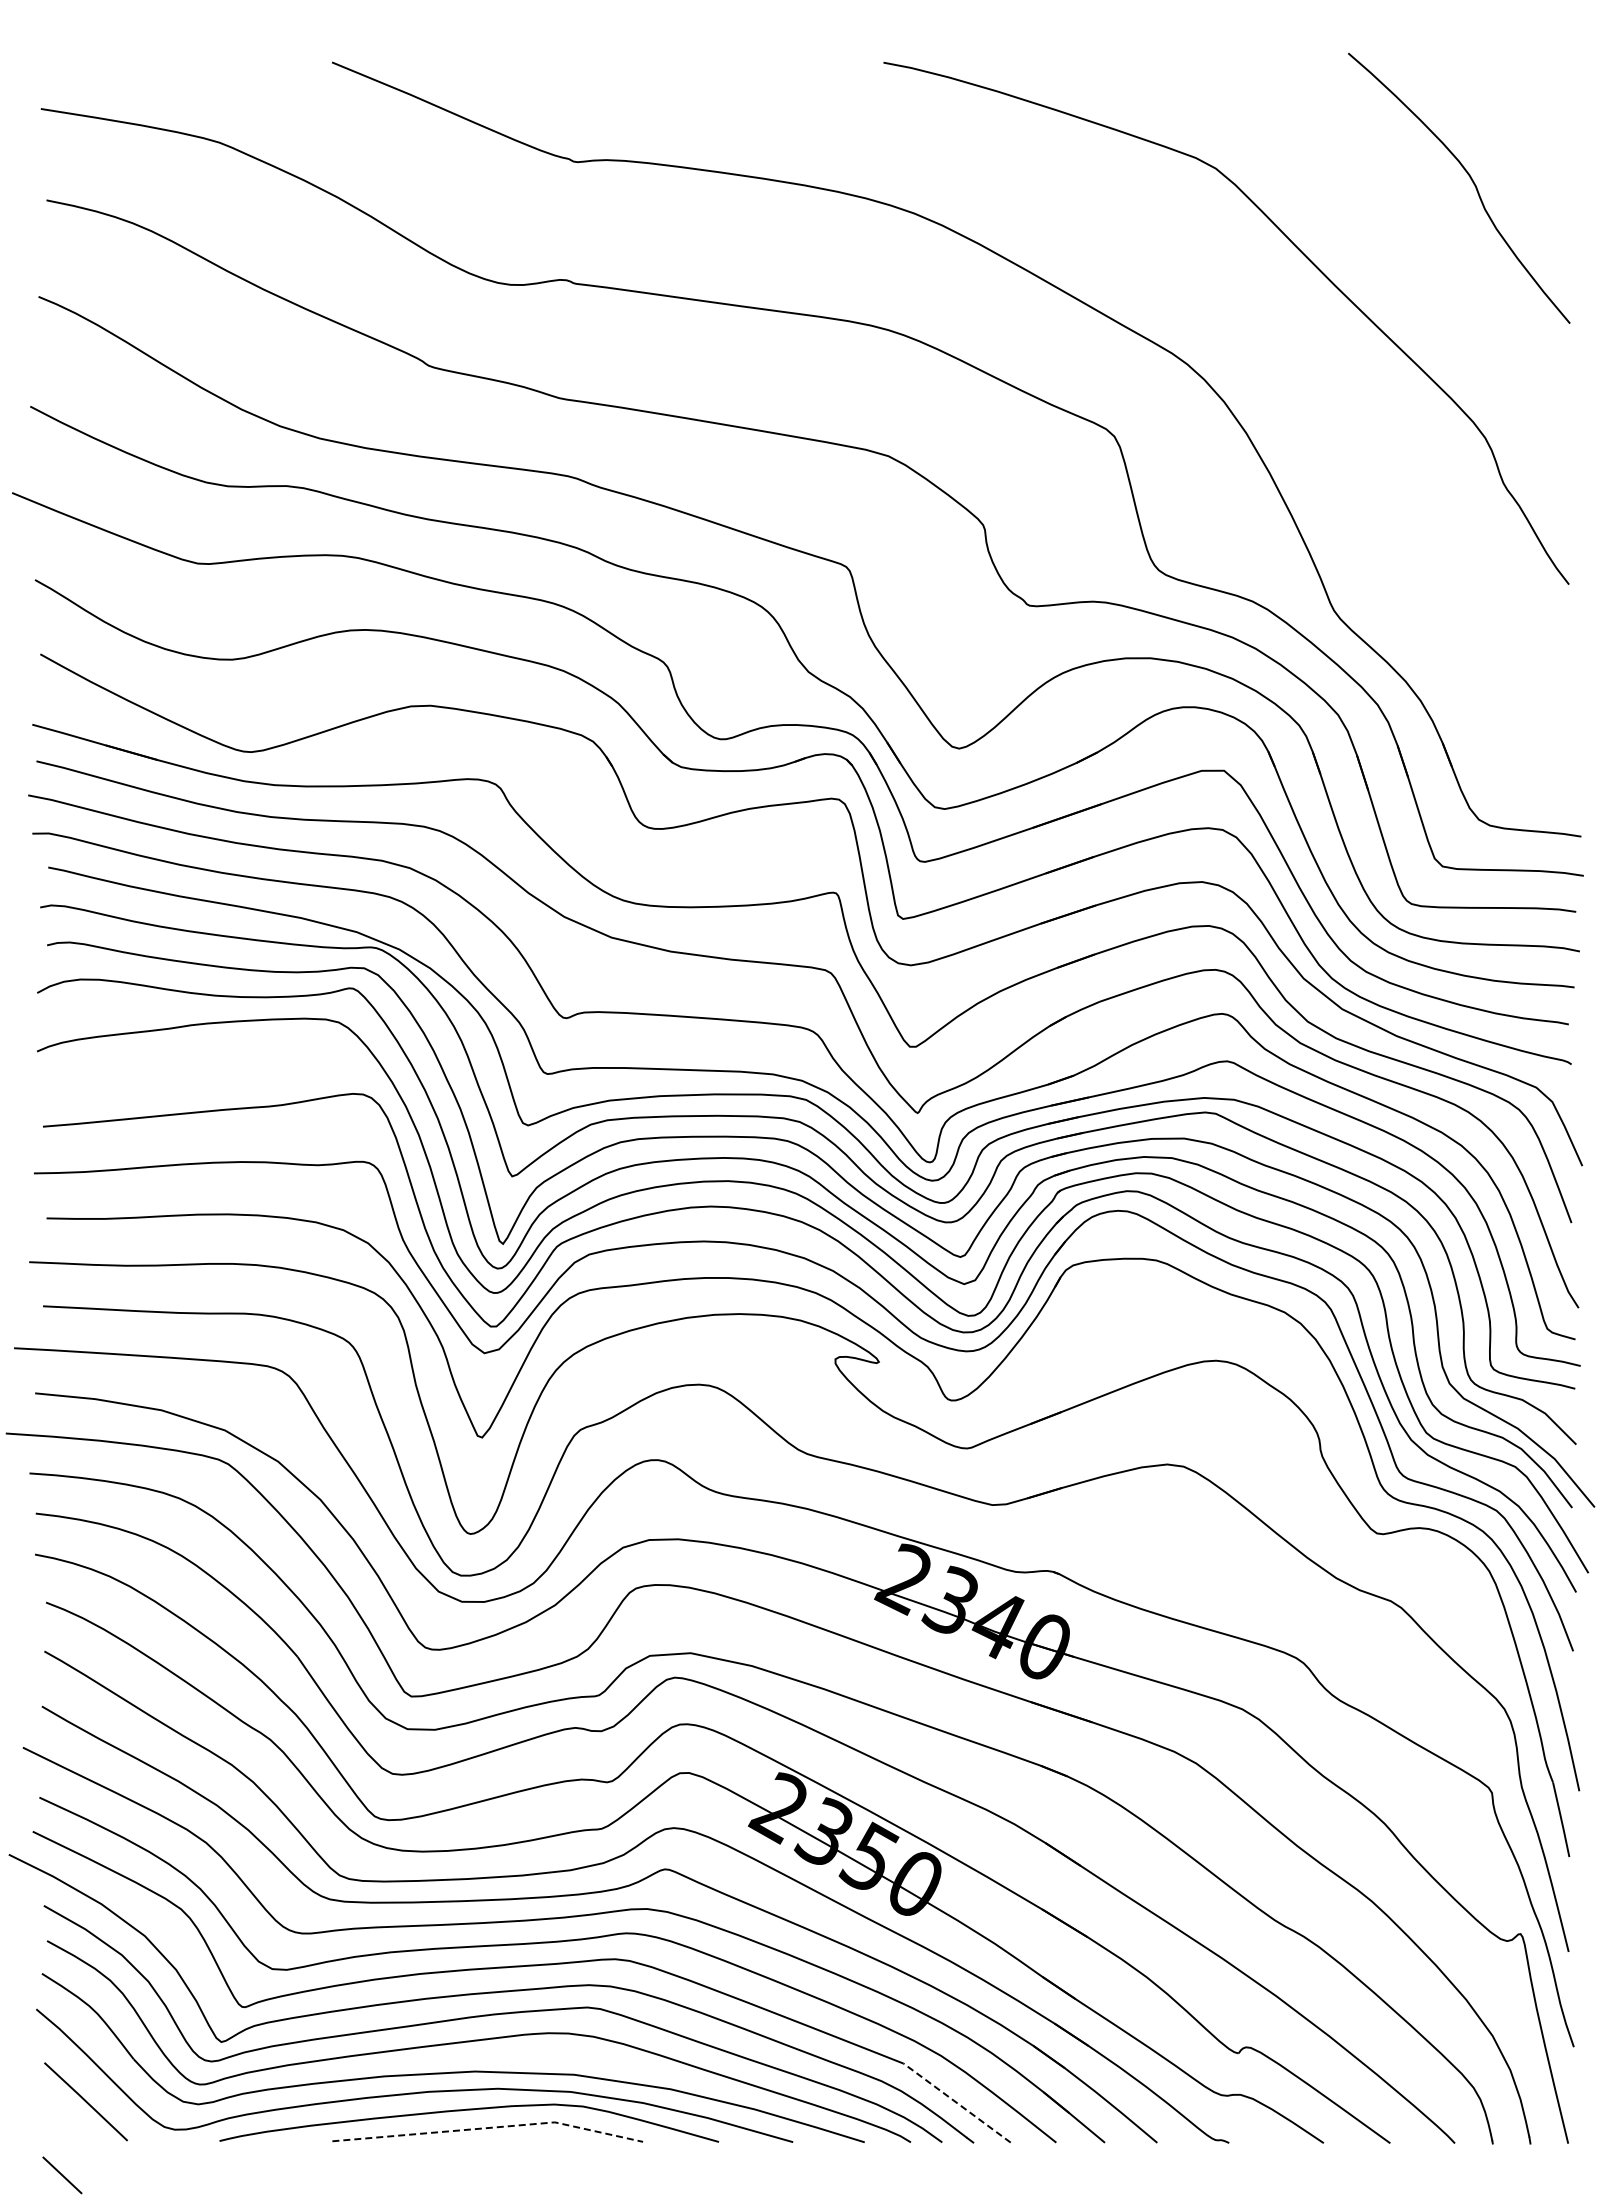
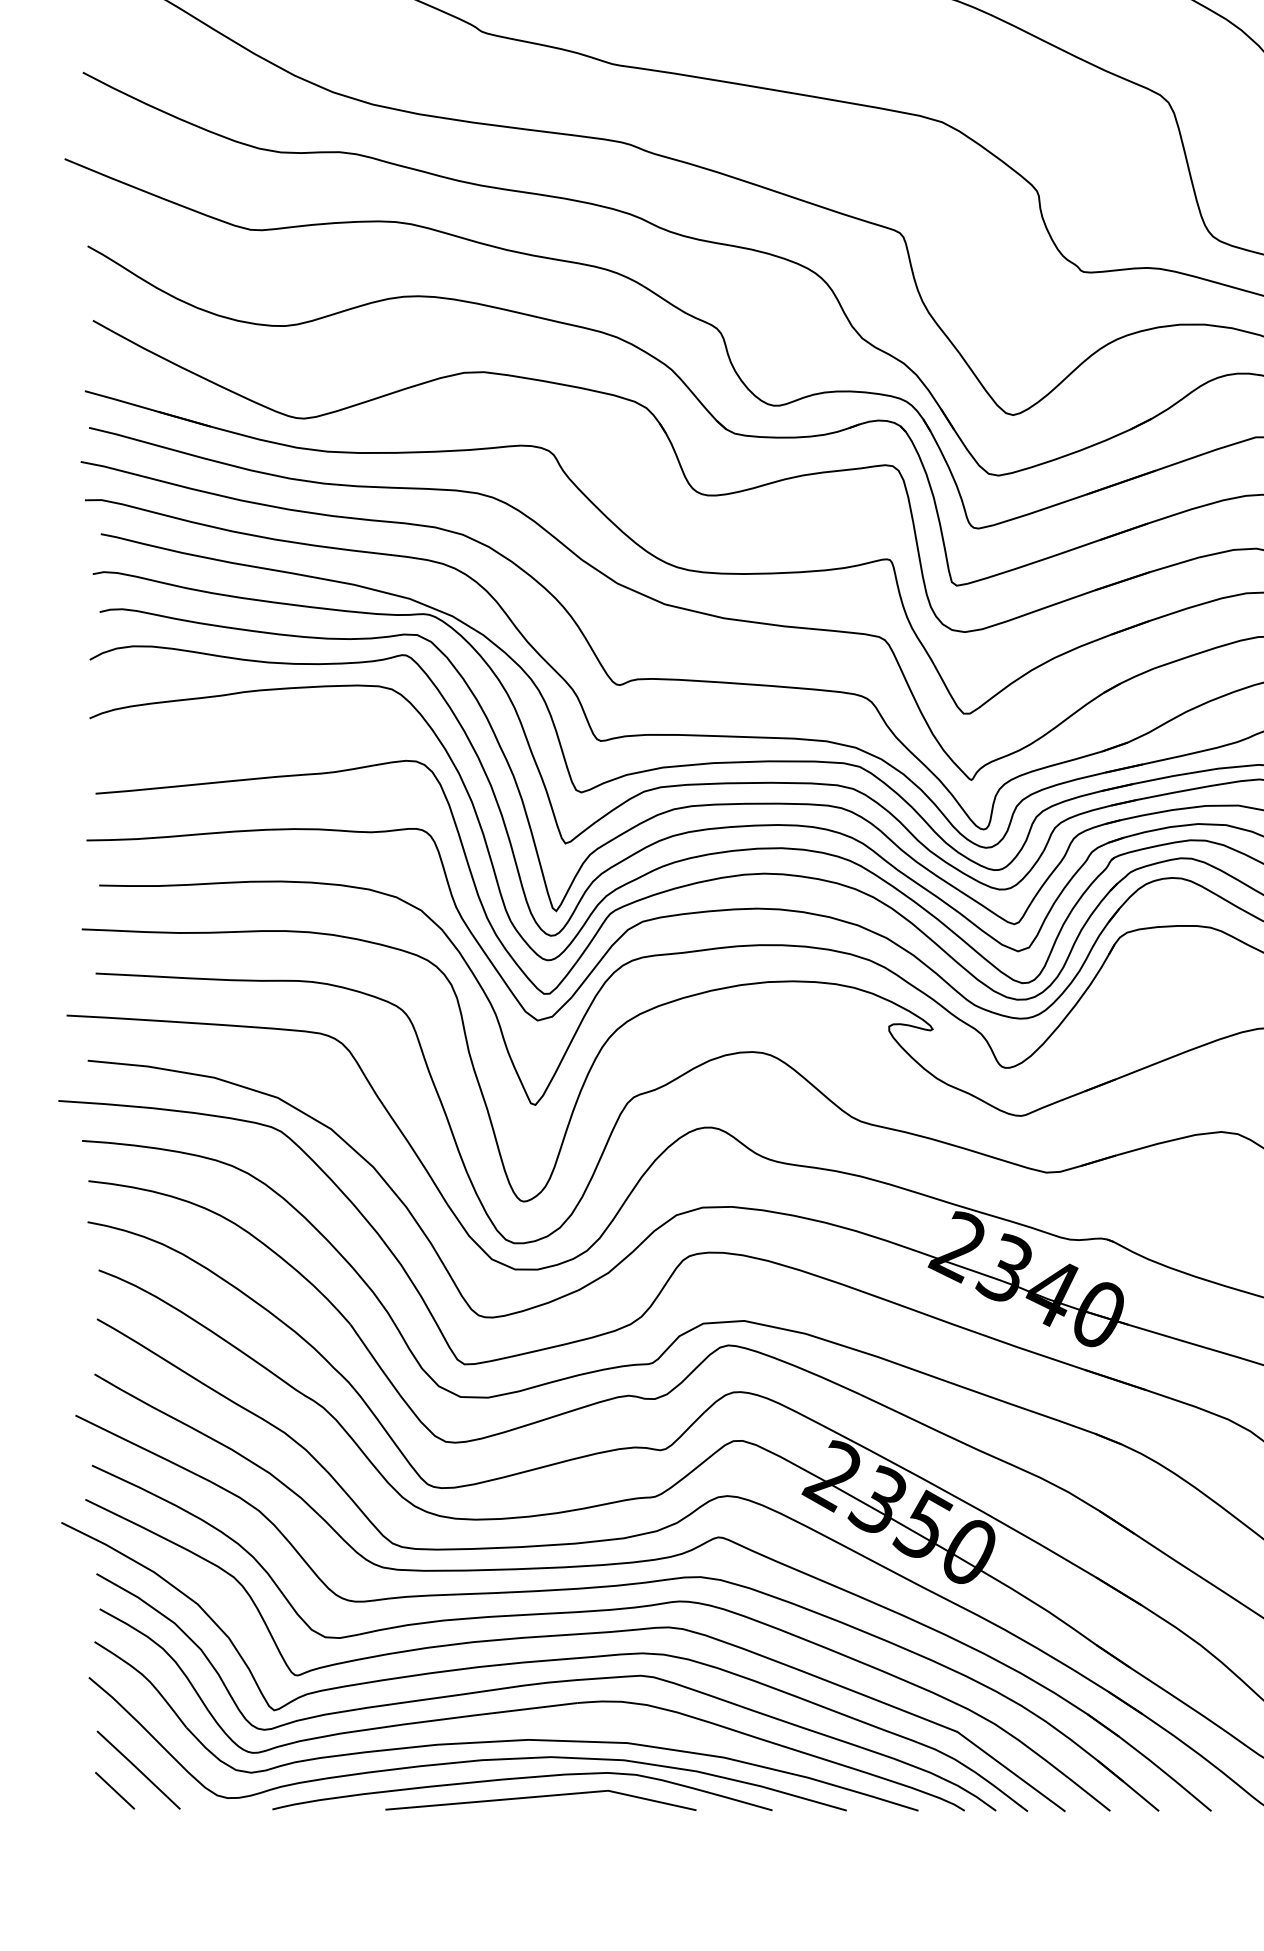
line: (957, 2103) -> (1011, 1771), dashed -> solid
line: (489, 2127) -> (542, 1795), dashed -> solid
line: (62, 2175) -> (115, 1790), moved

